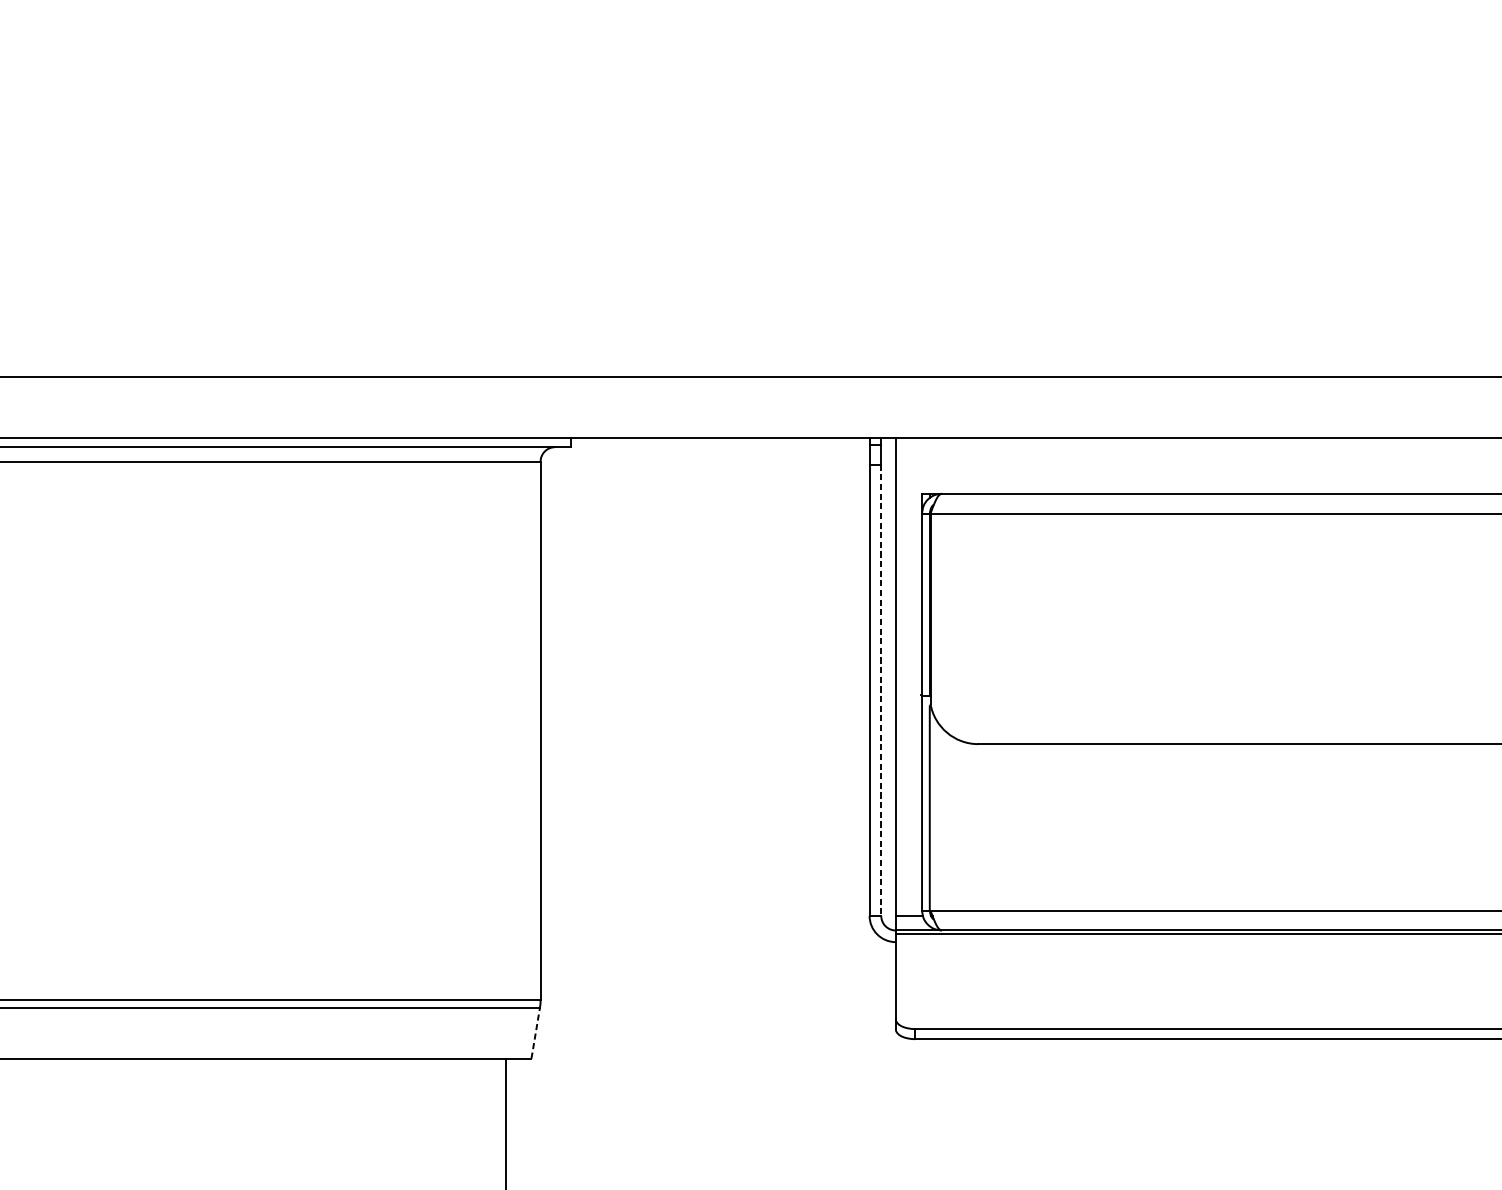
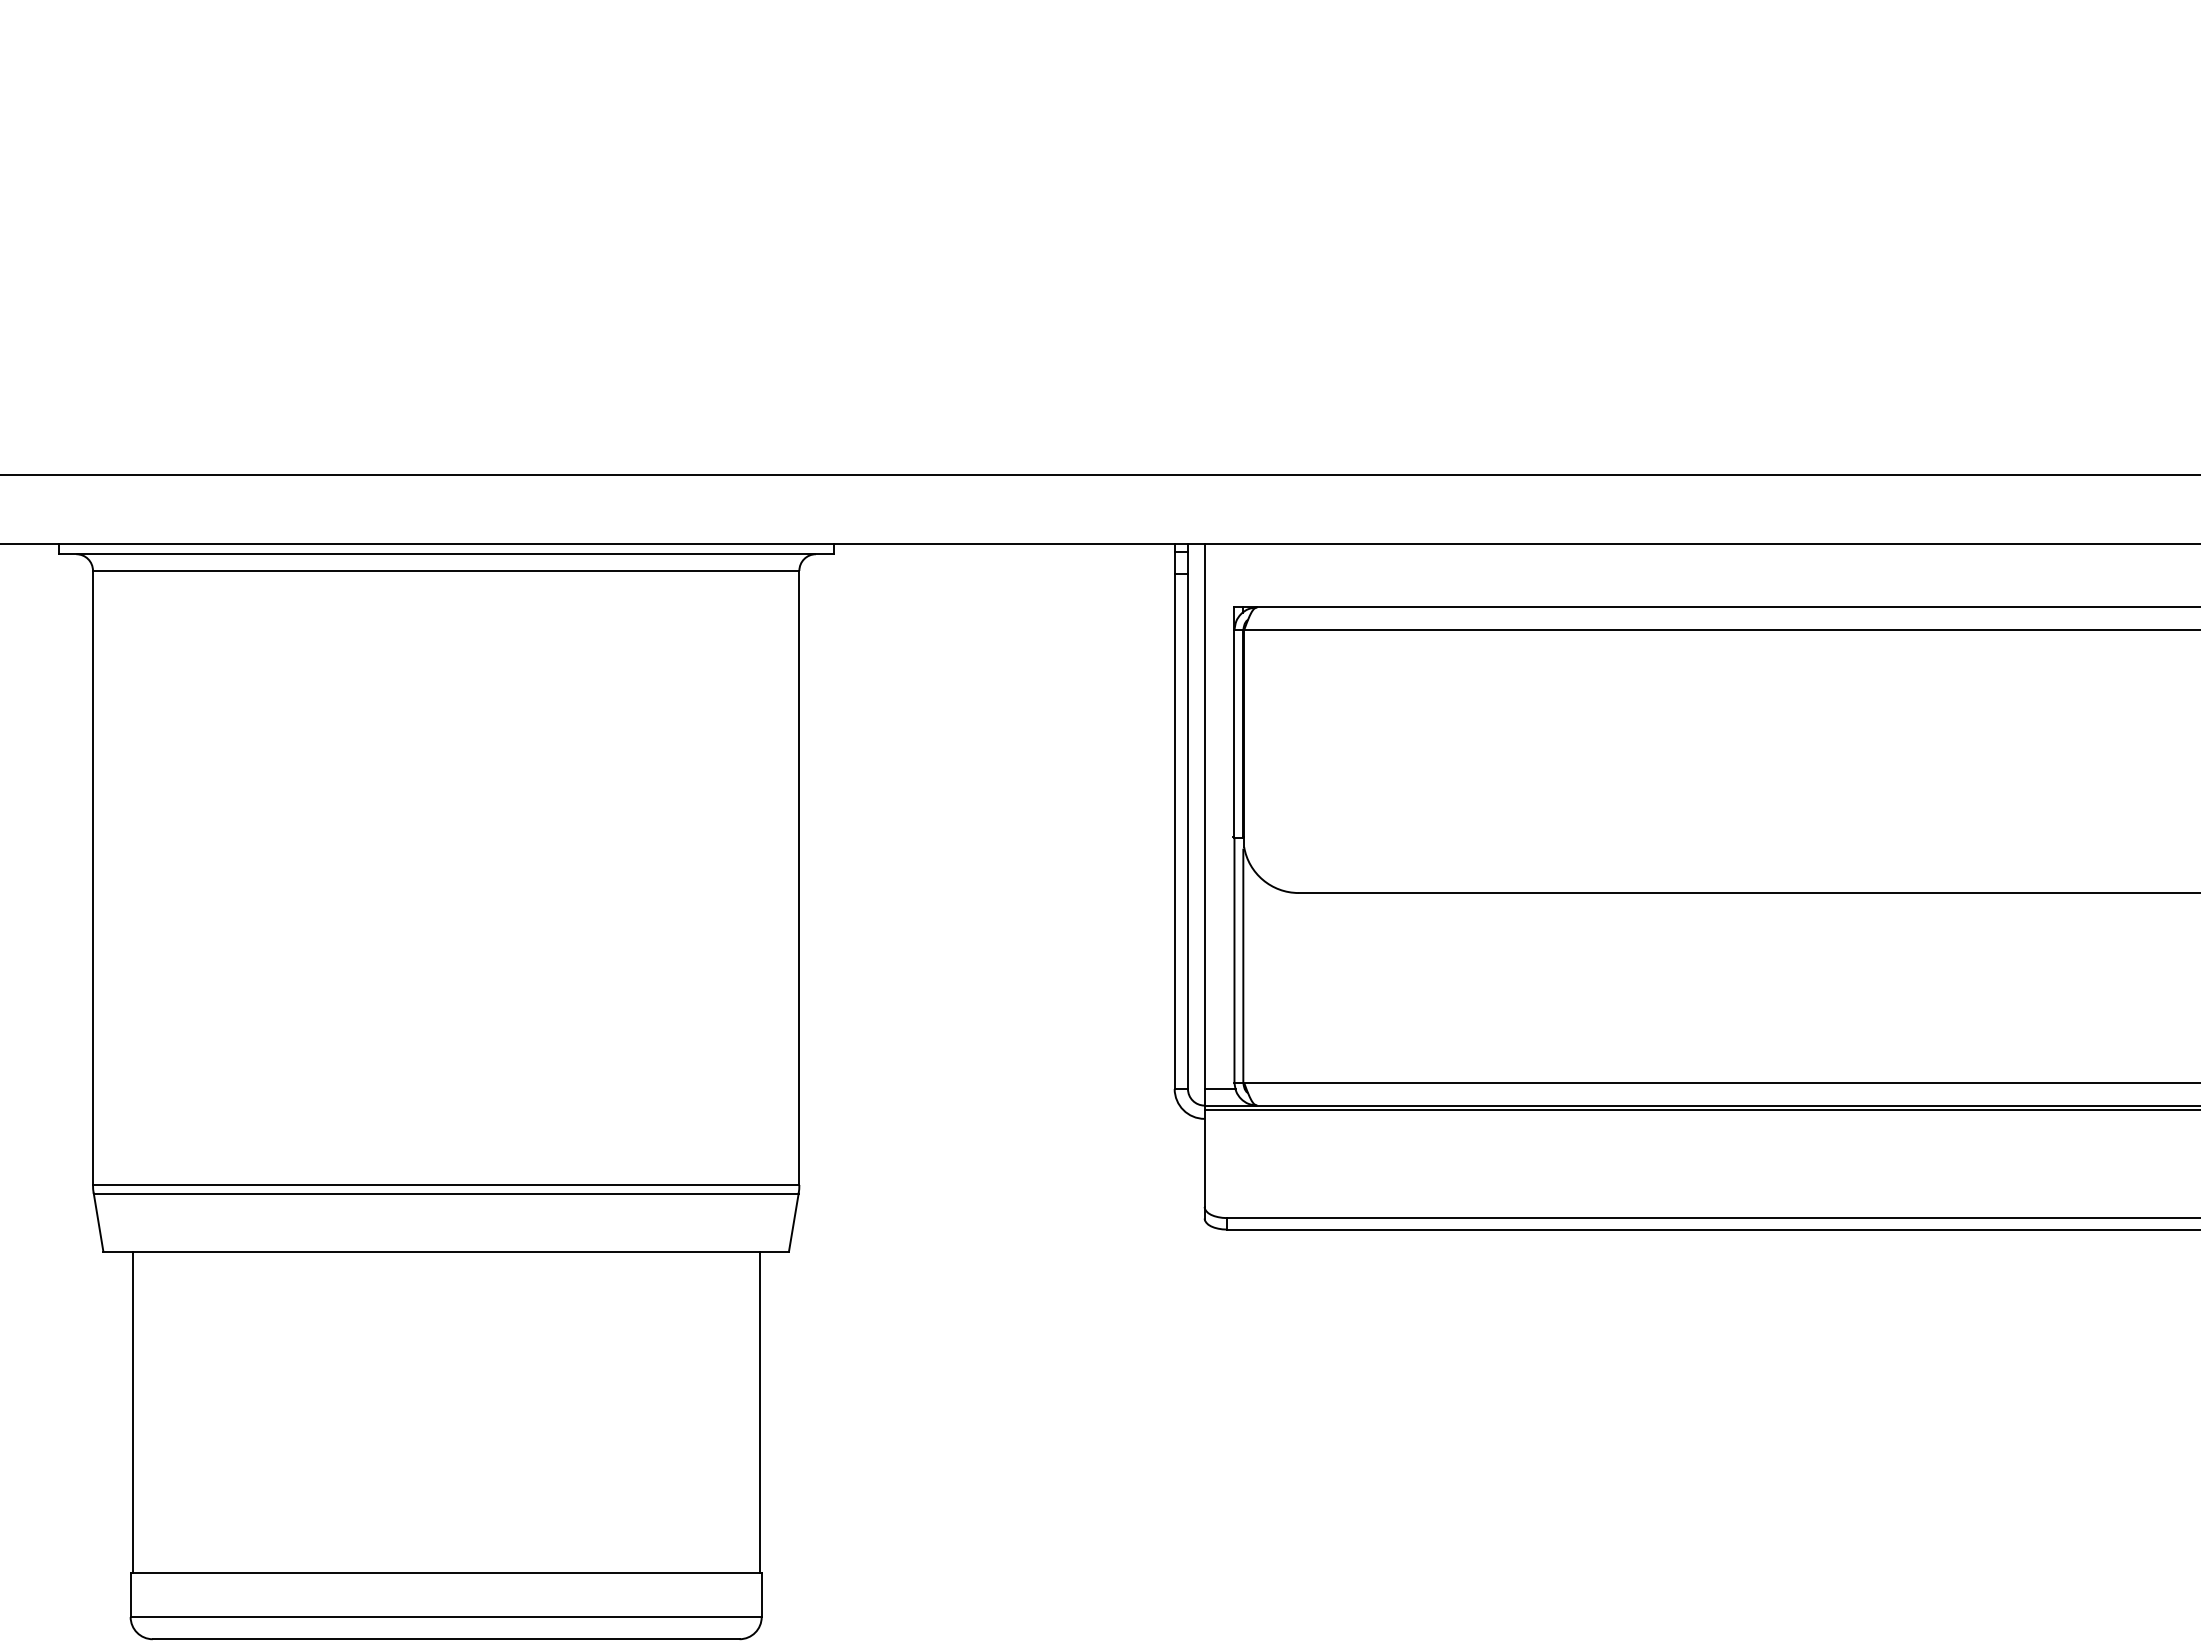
line: (880, 691) -> (1187, 832), dashed -> solid
line: (535, 1032) -> (793, 1222), dashed -> solid

